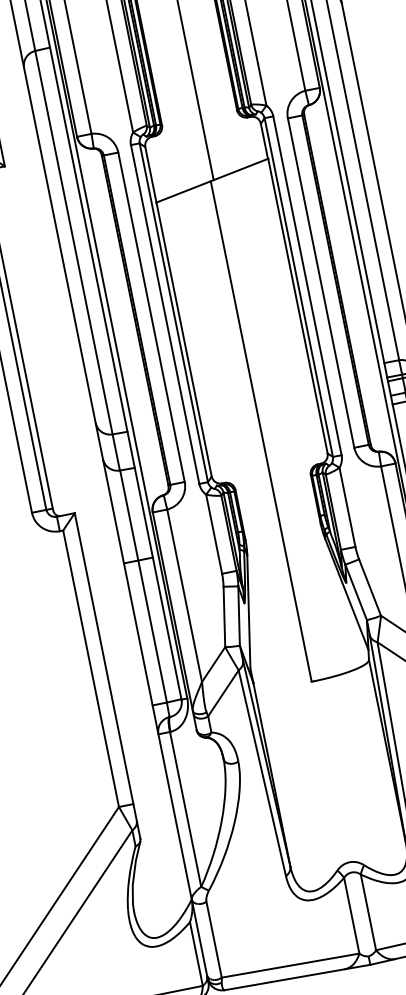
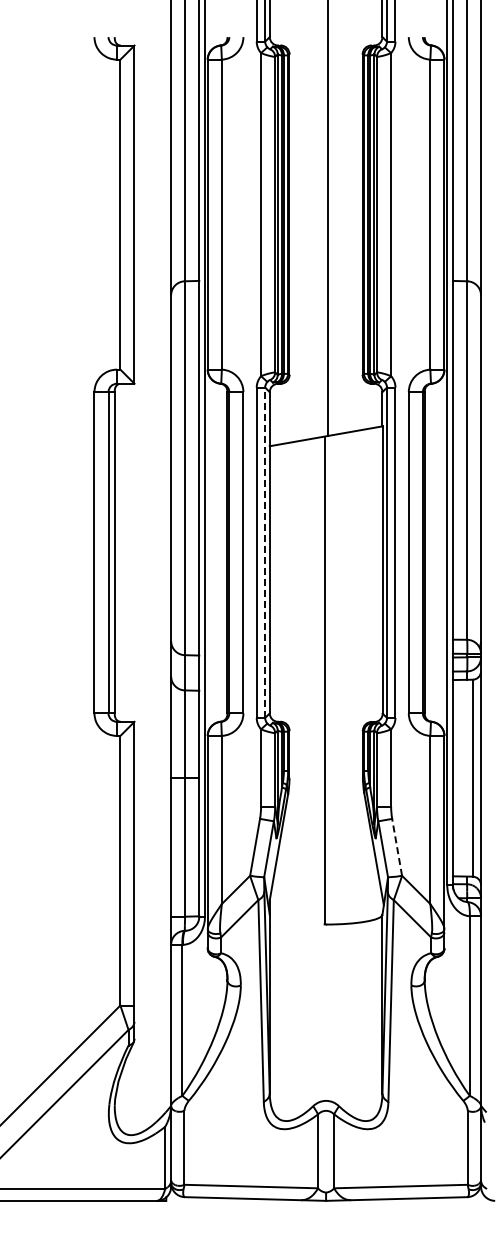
line: (174, 312) -> (265, 552), solid -> dashed
line: (370, 587) -> (397, 847), solid -> dashed

